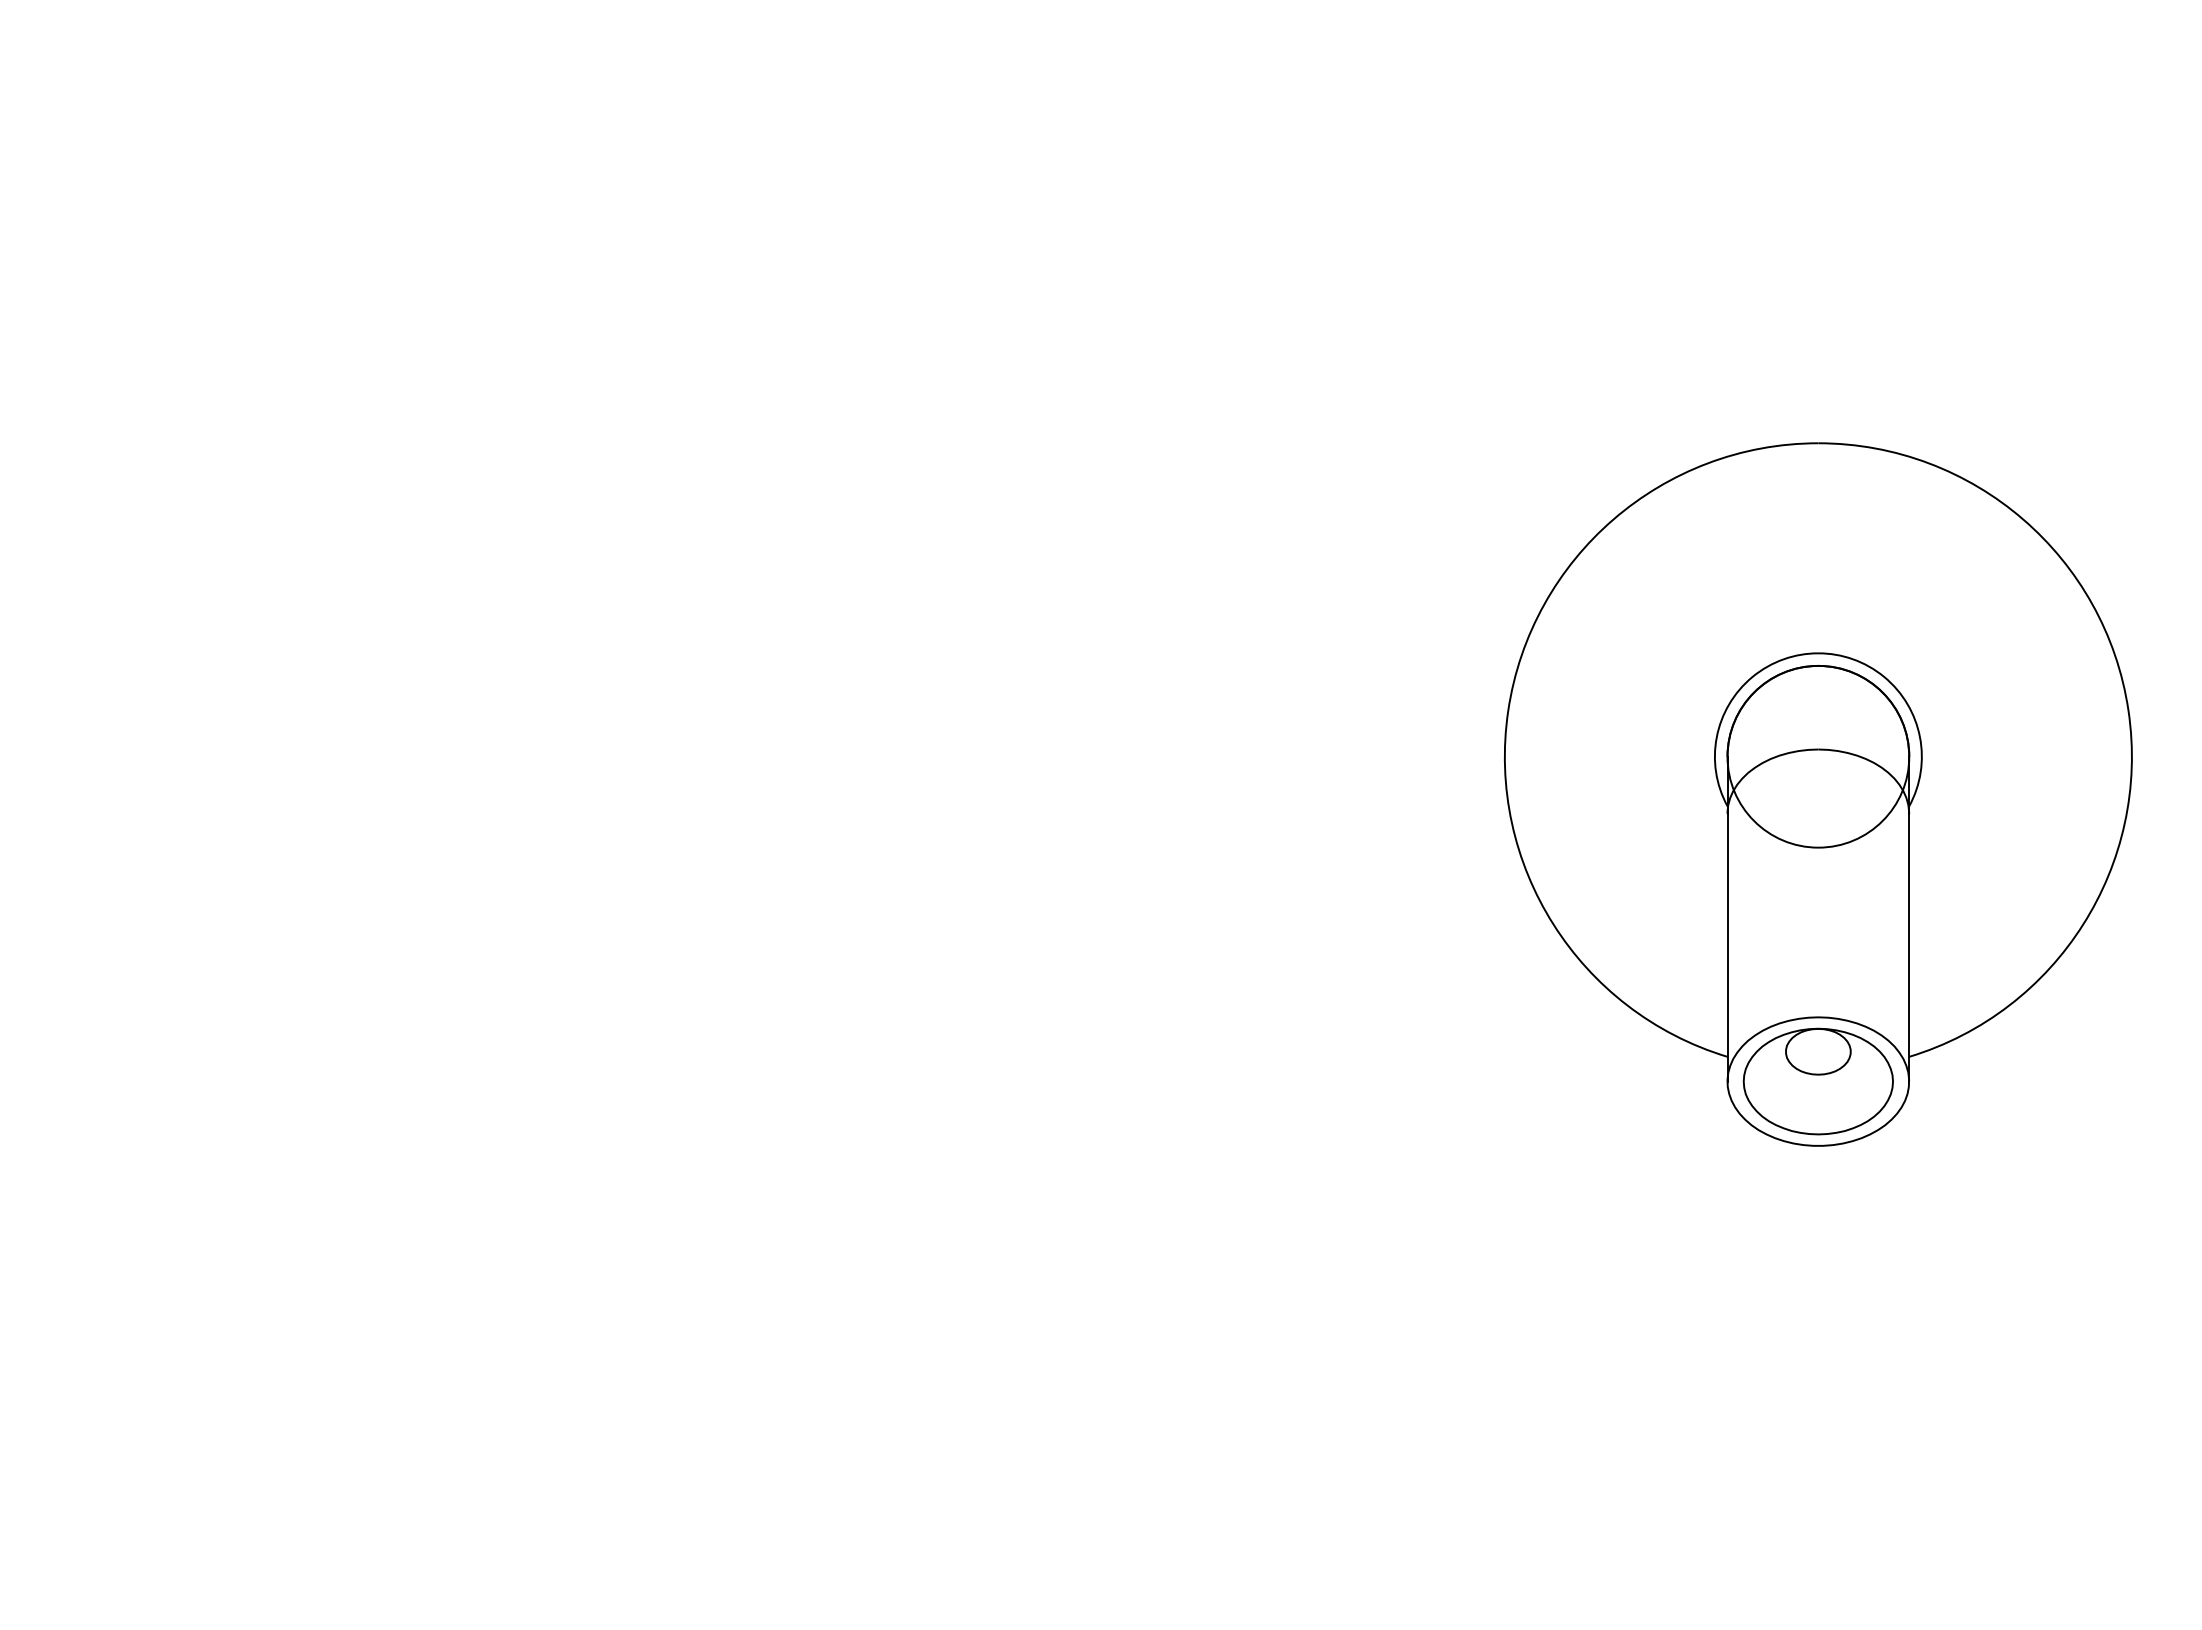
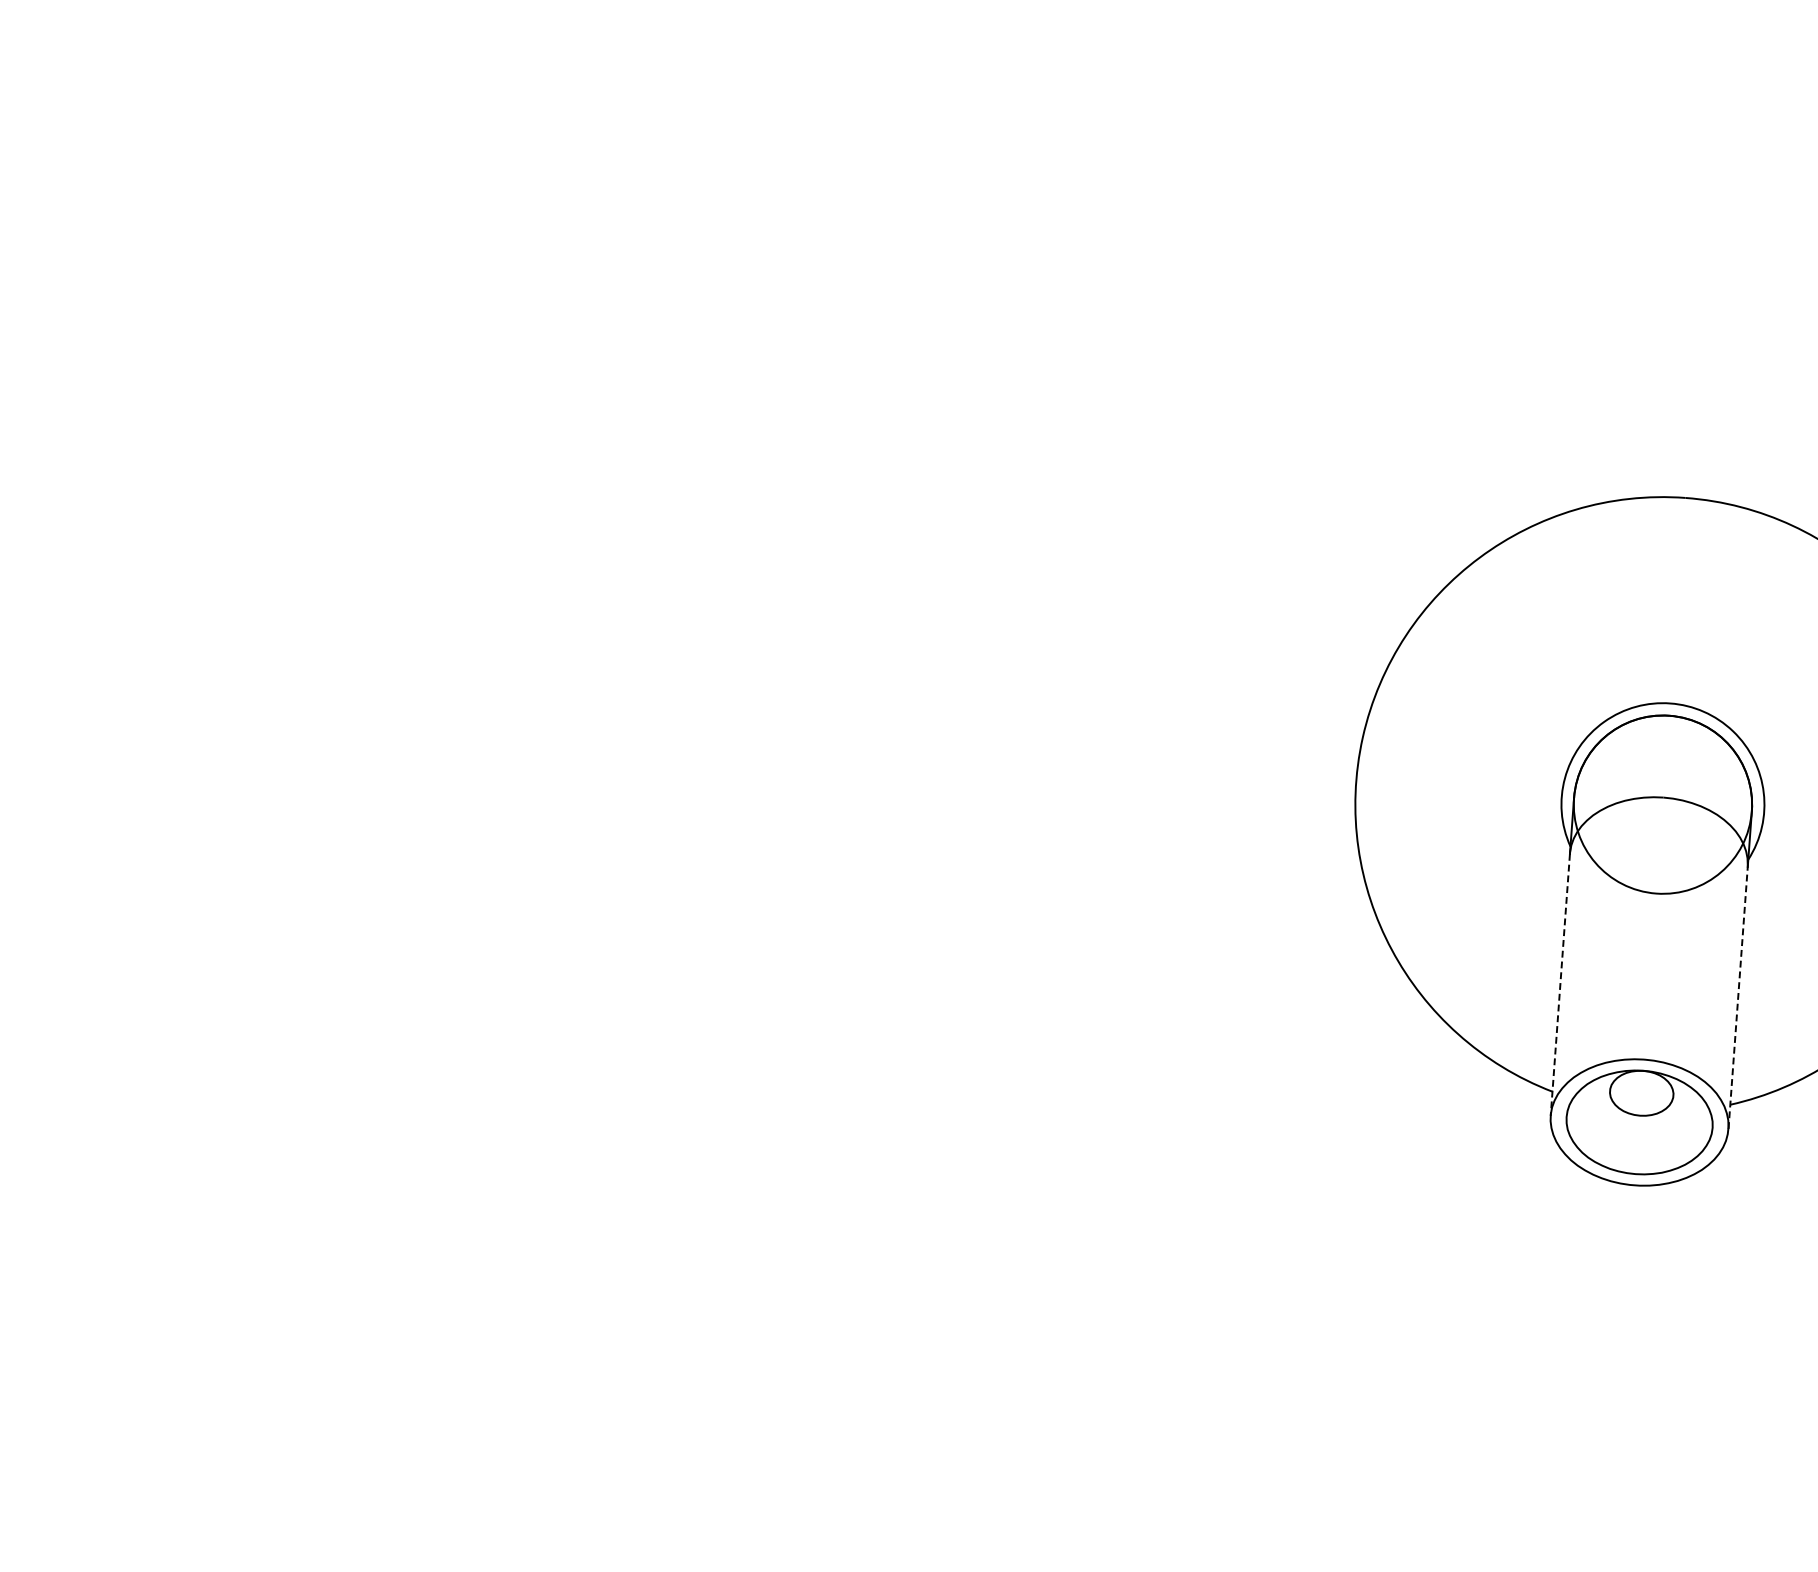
line: (1727, 947) -> (1560, 984), solid -> dashed
line: (1909, 947) -> (1738, 997), solid -> dashed

